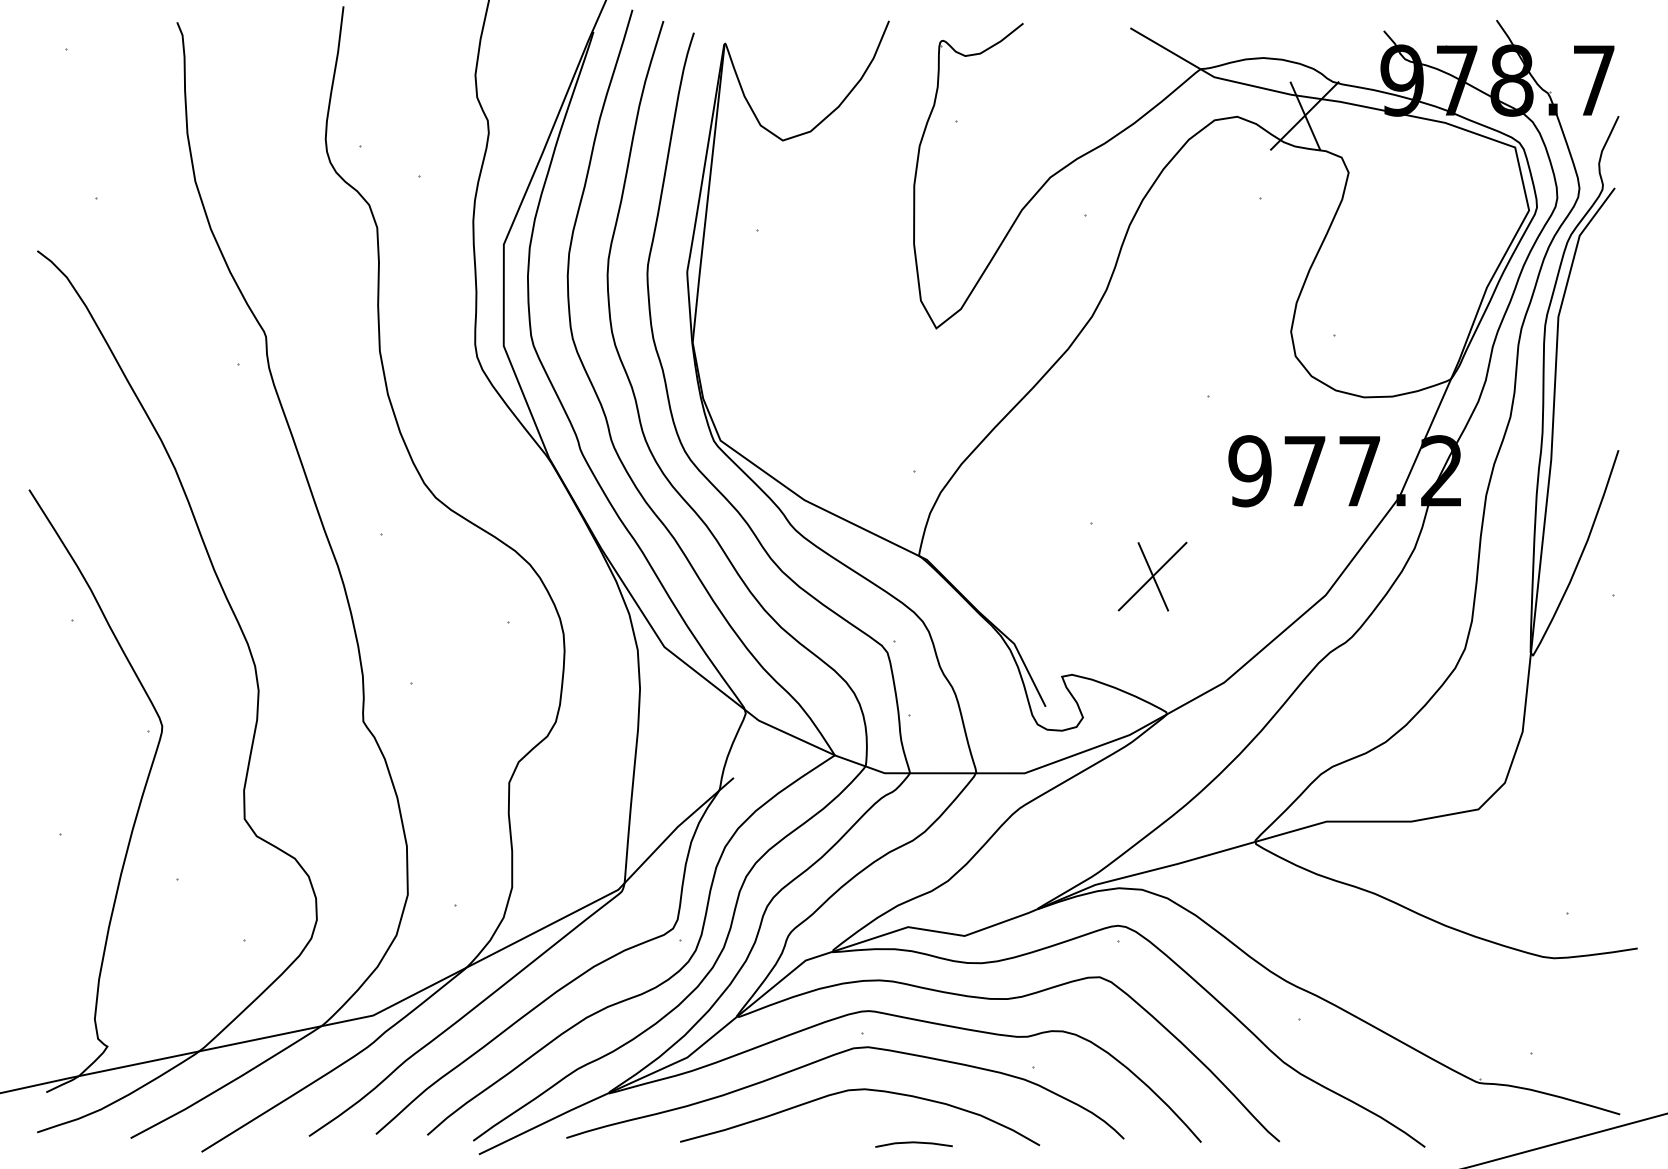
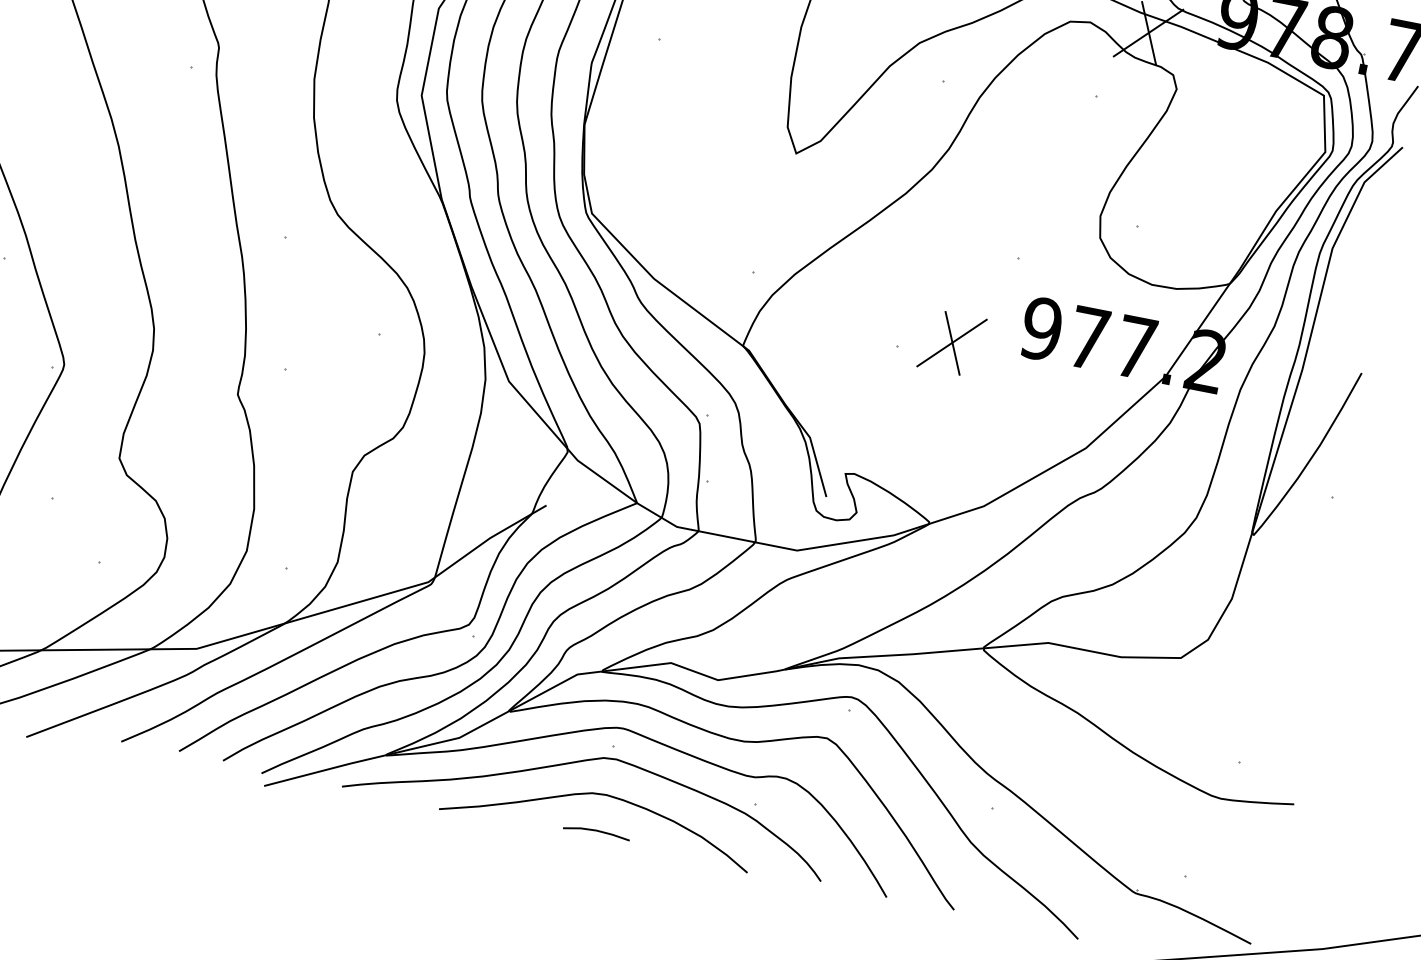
part: (1152, 576) -> (951, 342), moved
line: (913, 1143) -> (596, 831), moved

